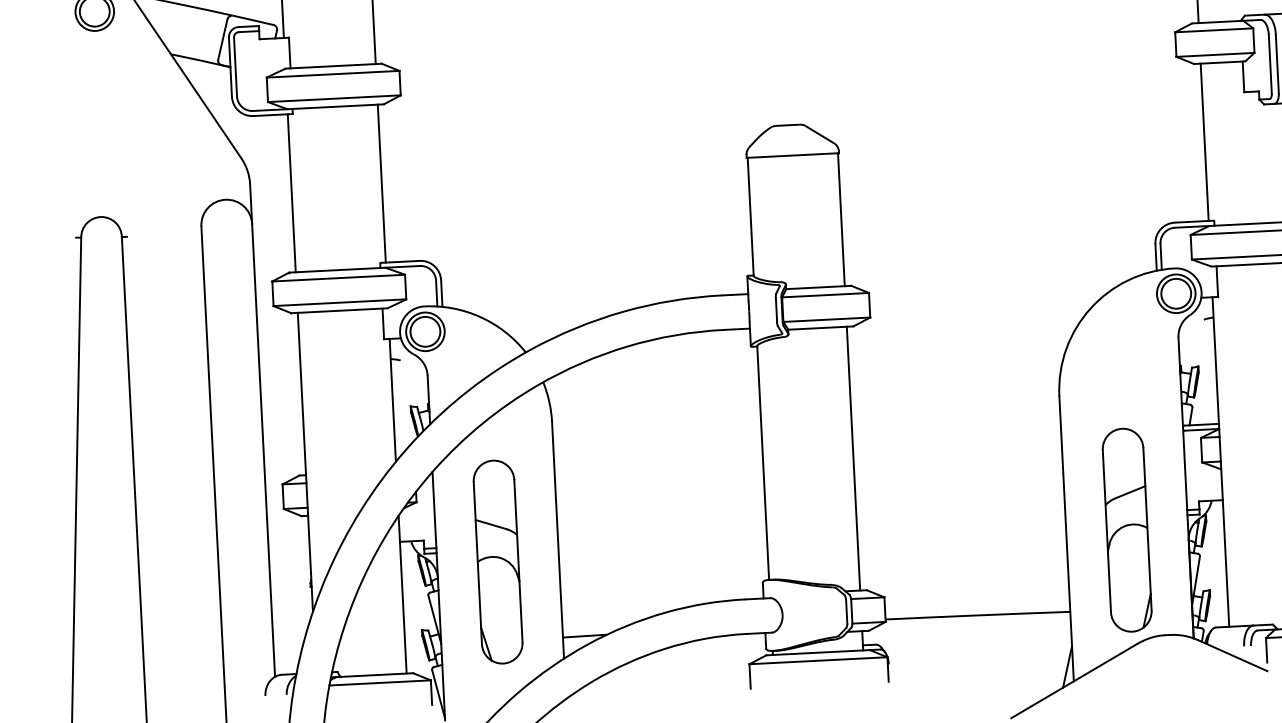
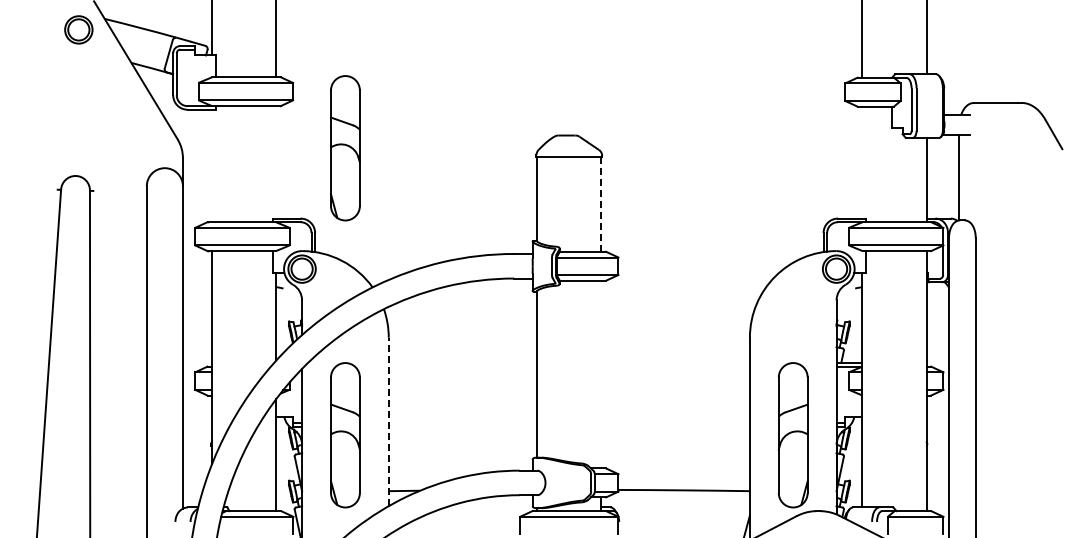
line: (1205, 142) -> (862, 162), removed
part: (477, 159) -> (345, 148), added
line: (381, 183) -> (276, 162), removed
line: (292, 192) -> (212, 165), removed
line: (841, 221) -> (601, 205), solid -> dashed
line: (853, 458) -> (601, 374), removed
line: (557, 539) -> (388, 421), solid -> dashed

